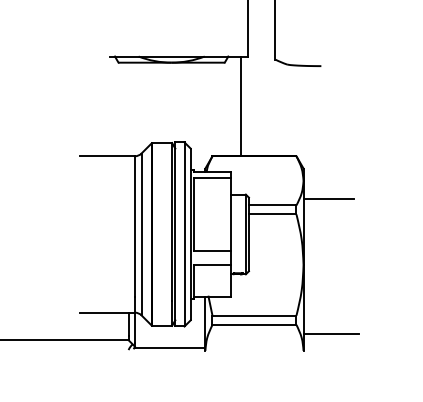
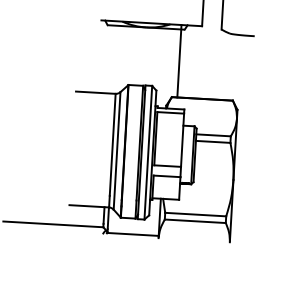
line: (240, 106) -> (179, 61), moved
line: (328, 199) -> (254, 133), removed
line: (330, 334) -> (250, 231), removed

